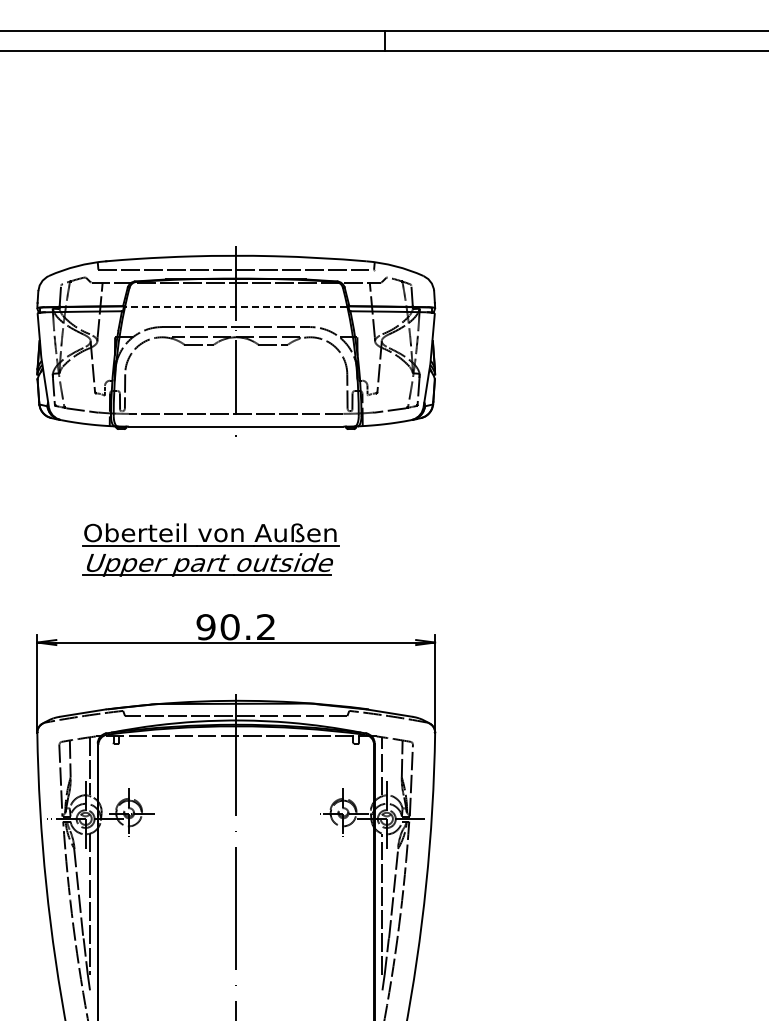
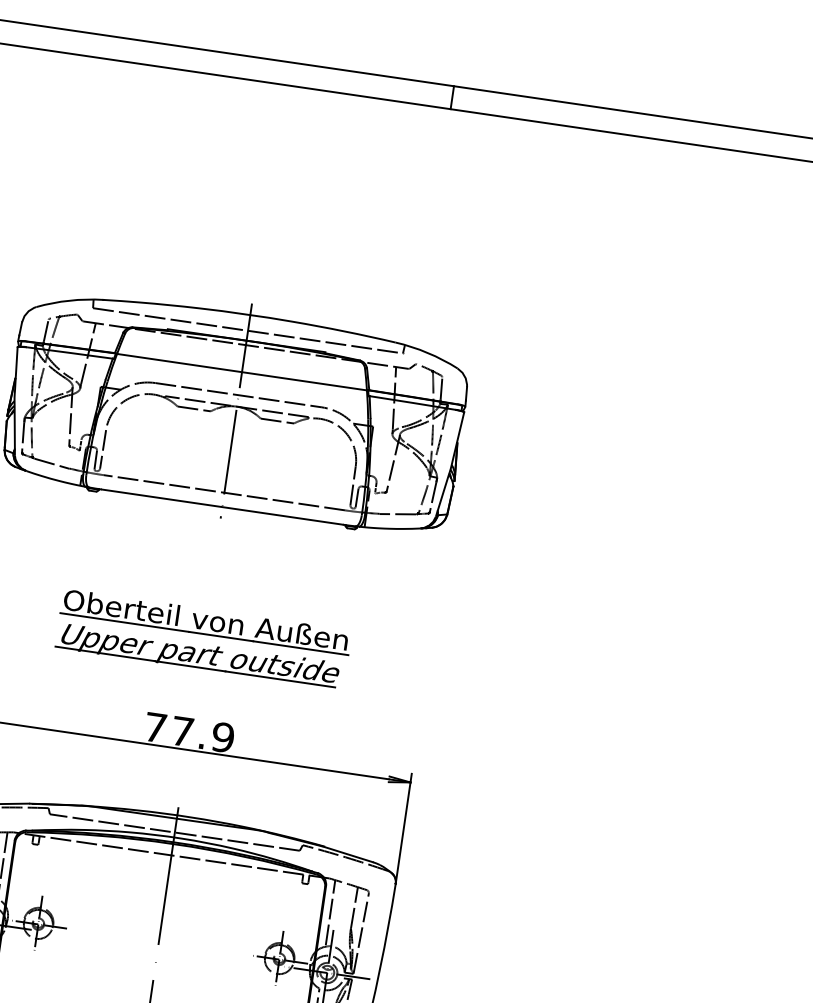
line: (235, 306) -> (241, 371), dashed -> solid
part: (210, 549) -> (203, 638), moved
text: (235, 627) -> (188, 732), 90.2 -> 77.9

